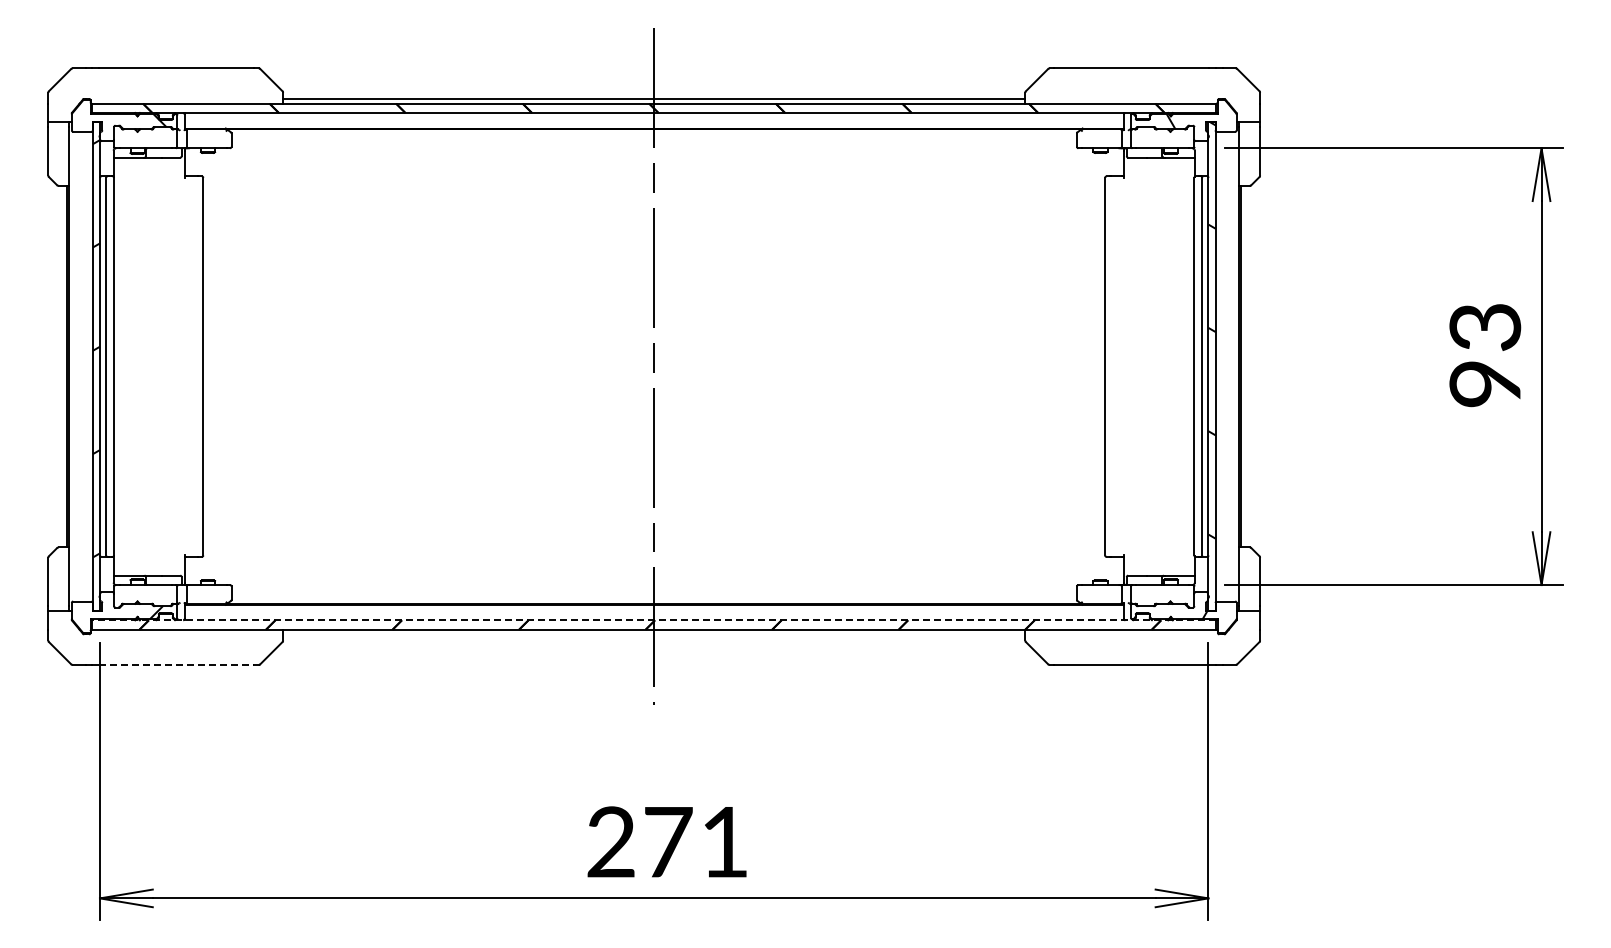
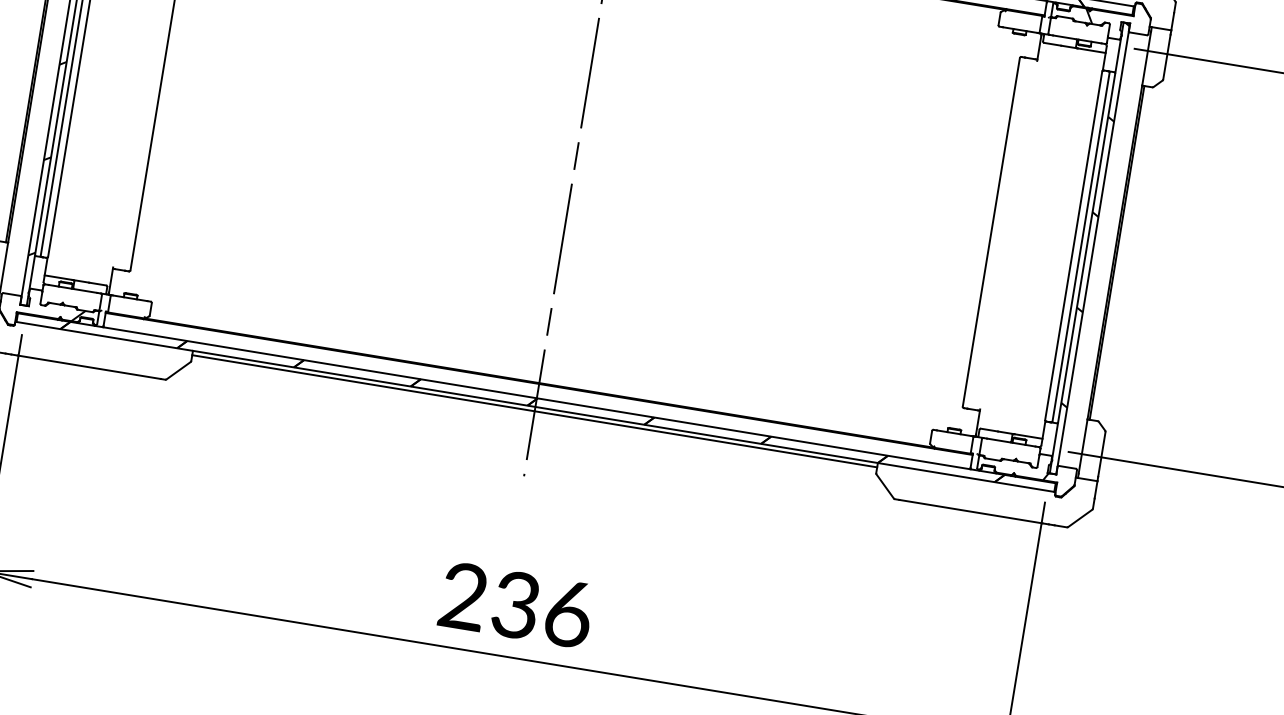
line: (653, 620) -> (536, 398), dashed -> solid
line: (654, 634) -> (534, 411), added
line: (176, 664) -> (89, 366), dashed -> solid
text: (696, 841) -> (542, 608), 271 -> 236

